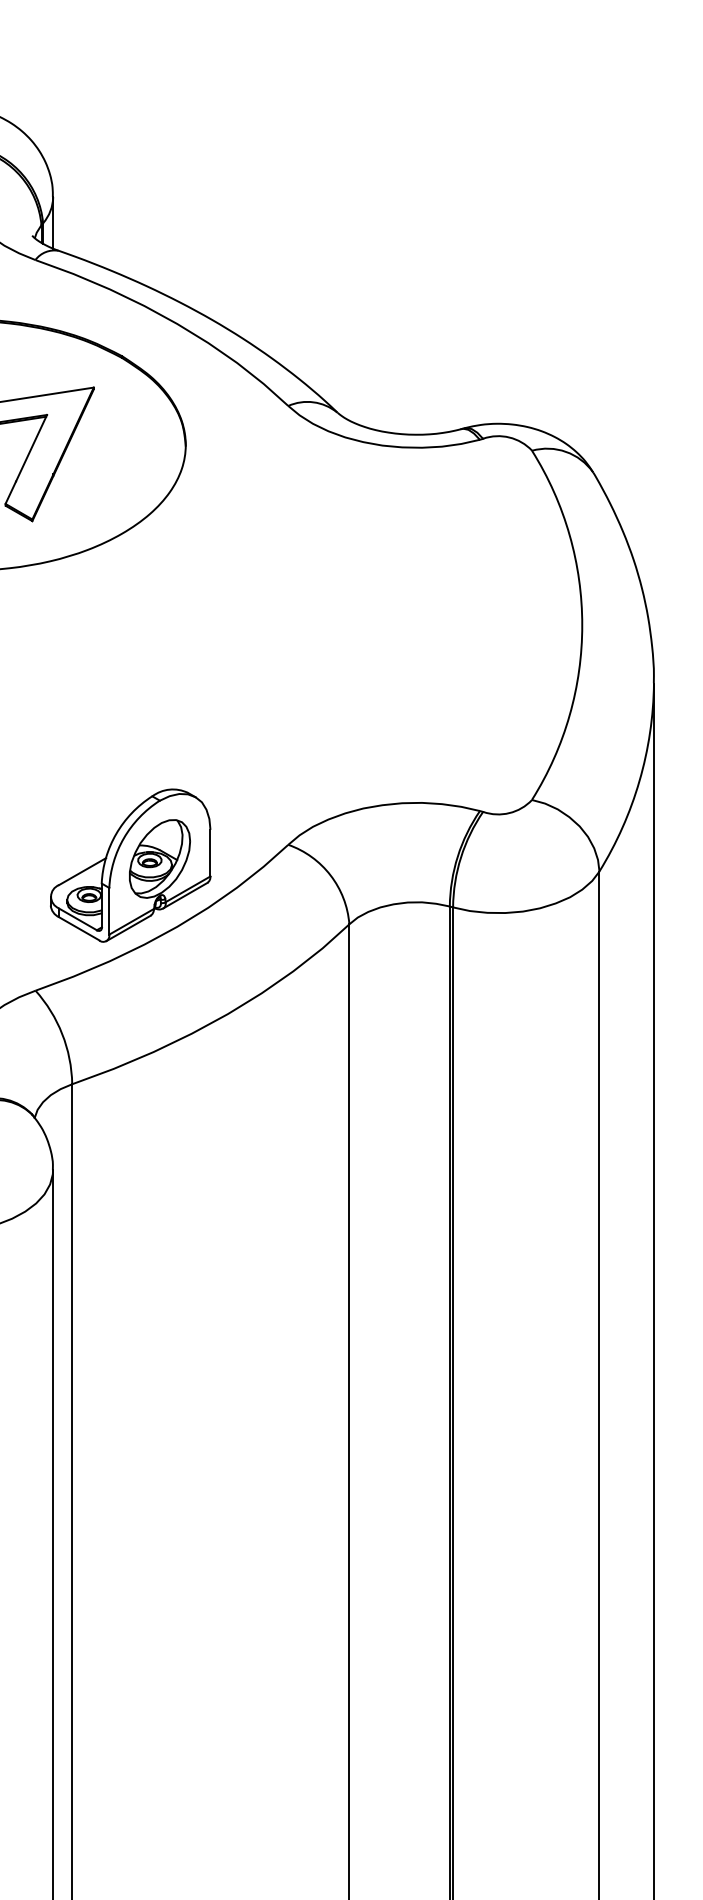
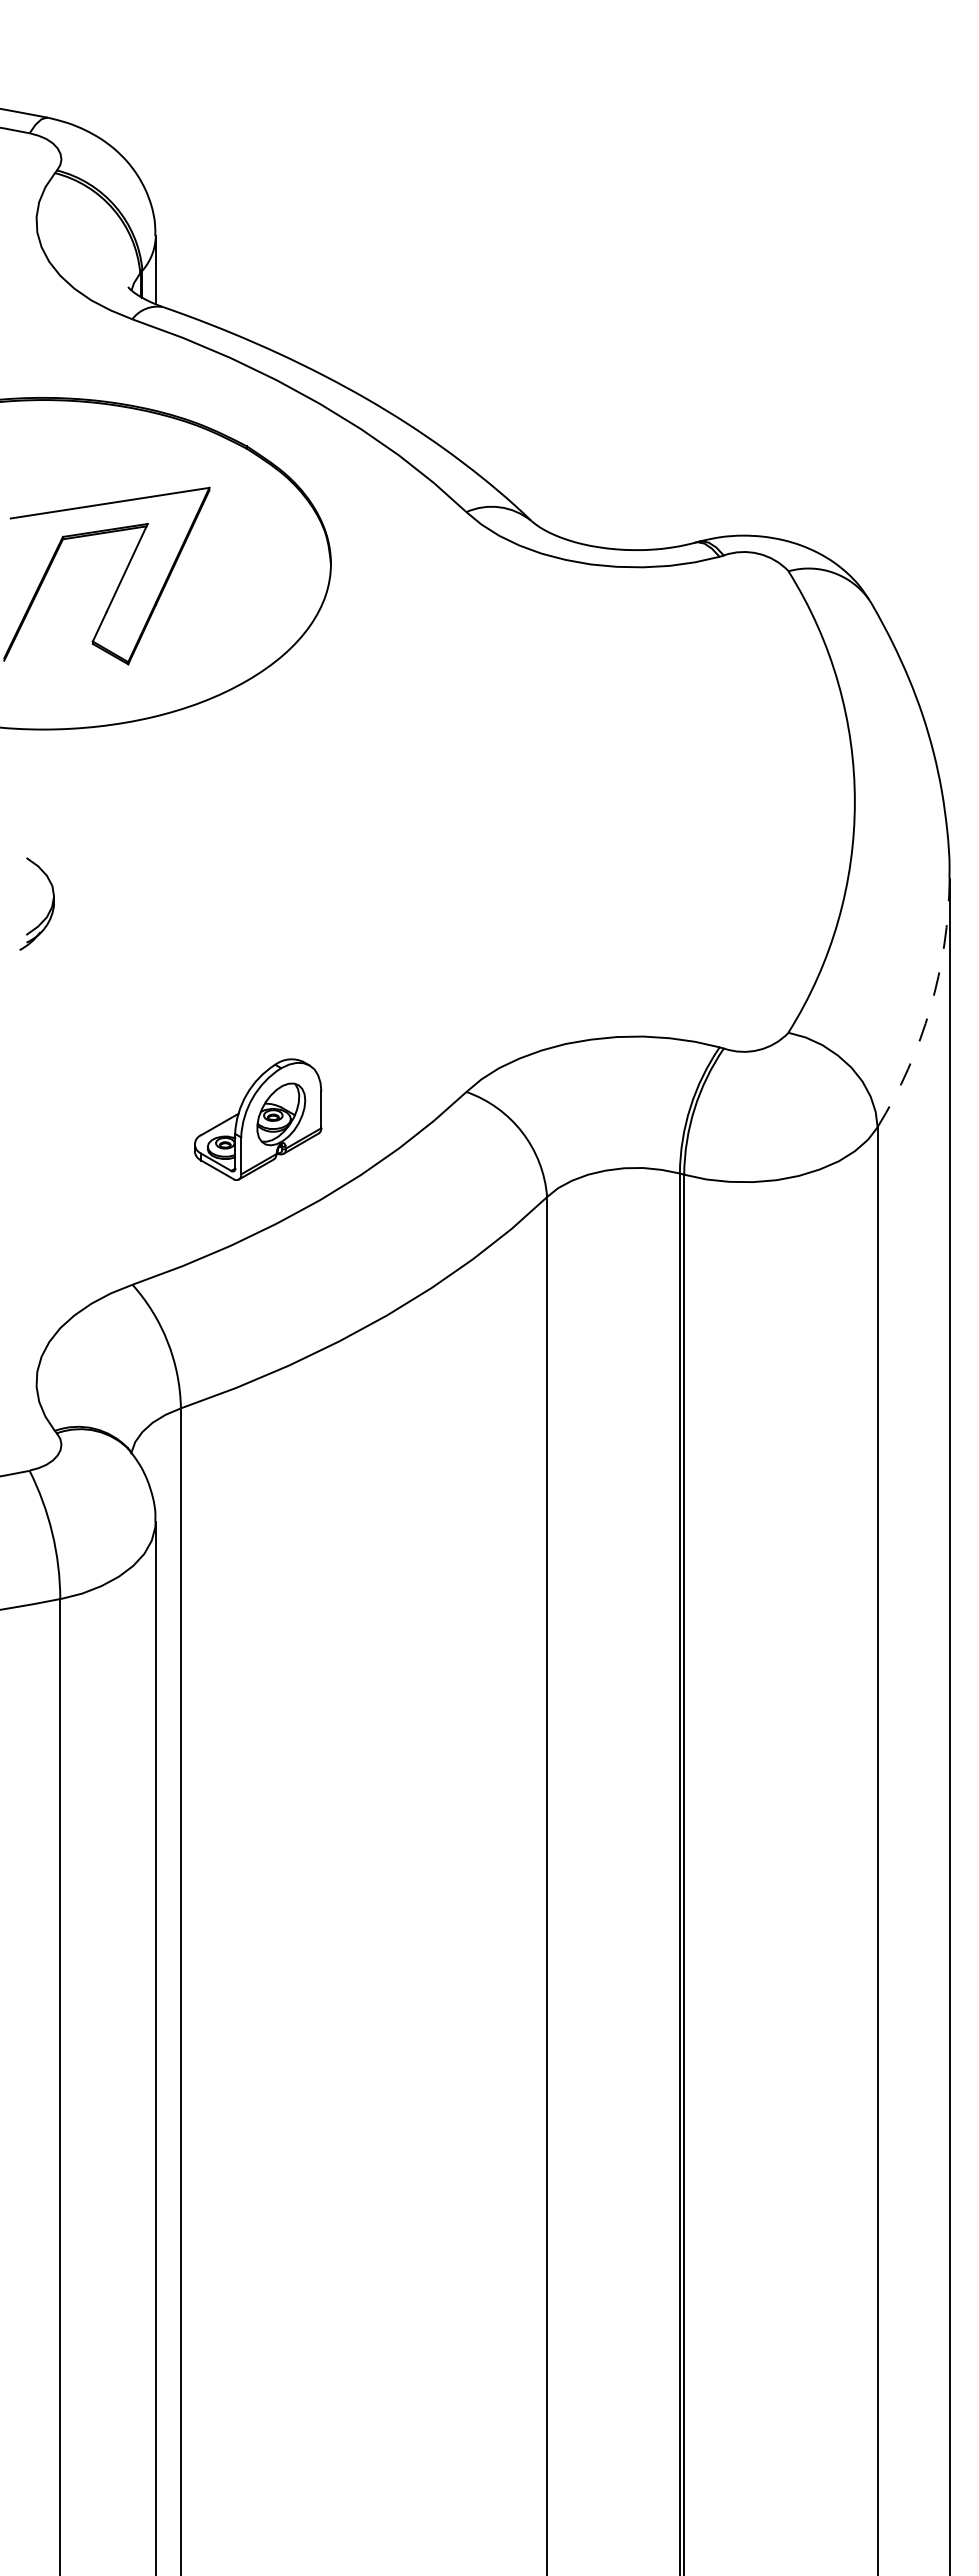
arc: (639, 780) -> (930, 1007), solid -> dashed
part: (130, 865) -> (257, 1119), size x0.6

